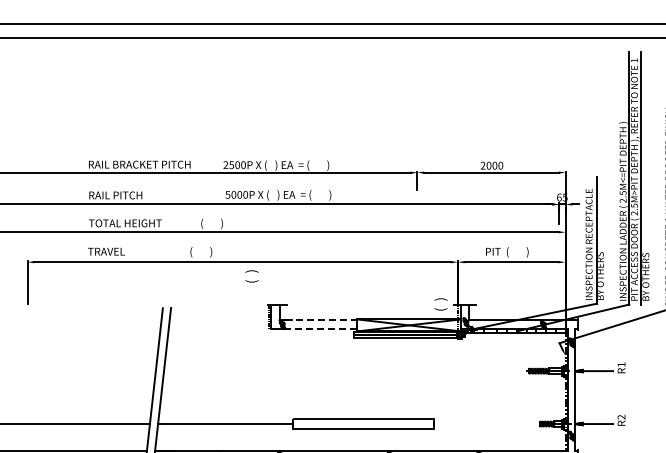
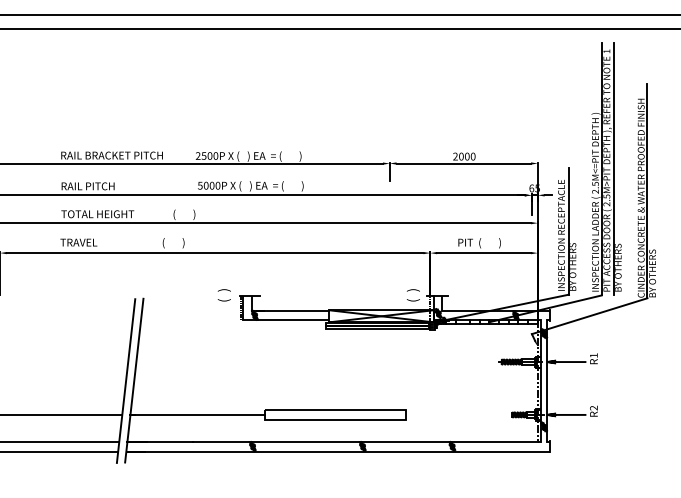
text: (251, 276) -> (223, 295), moved
line: (321, 319) -> (293, 310), dashed -> solid
line: (319, 329) -> (291, 320), dashed -> solid

